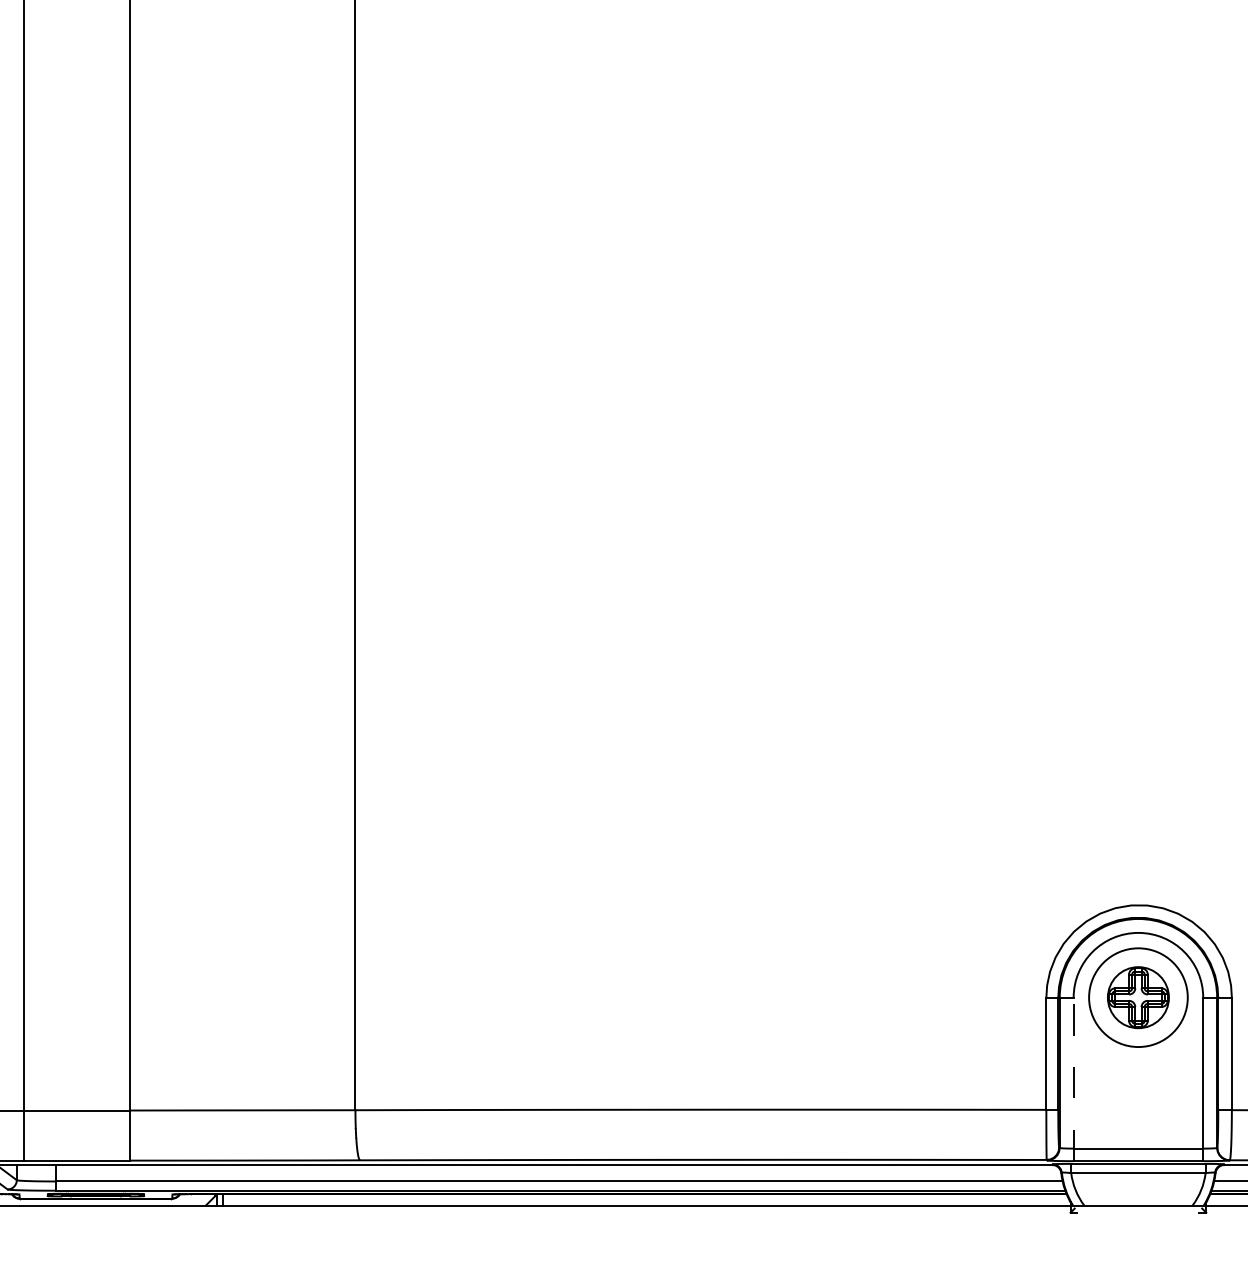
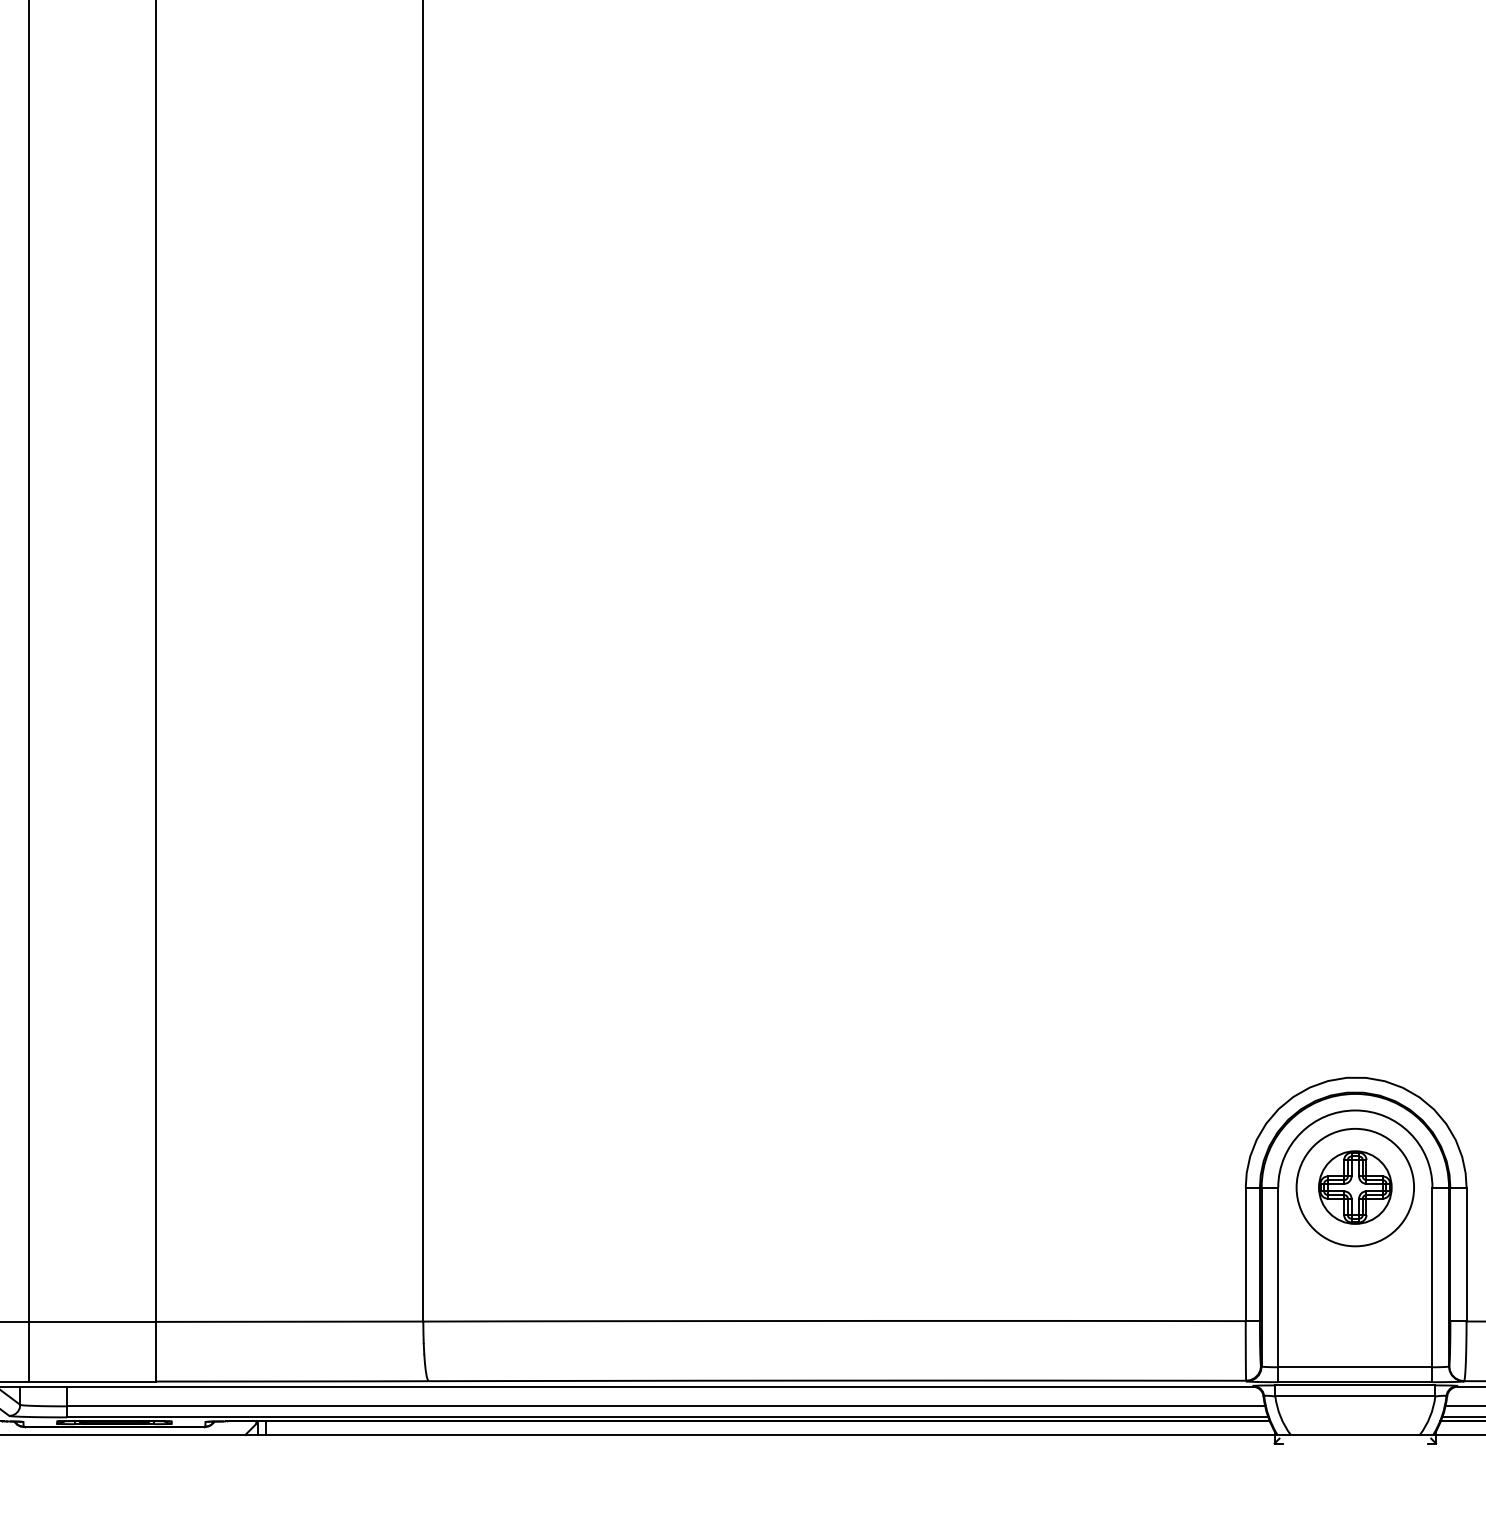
line: (1073, 1079) -> (1278, 1284), dashed -> solid

